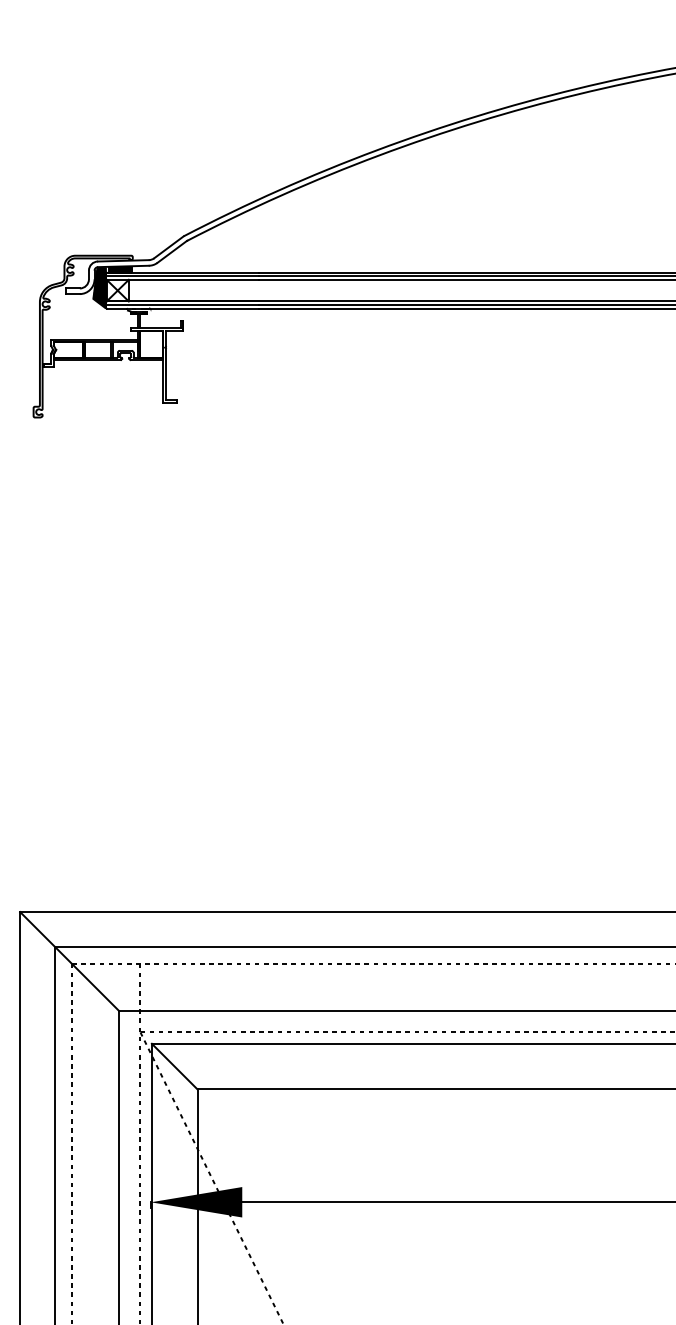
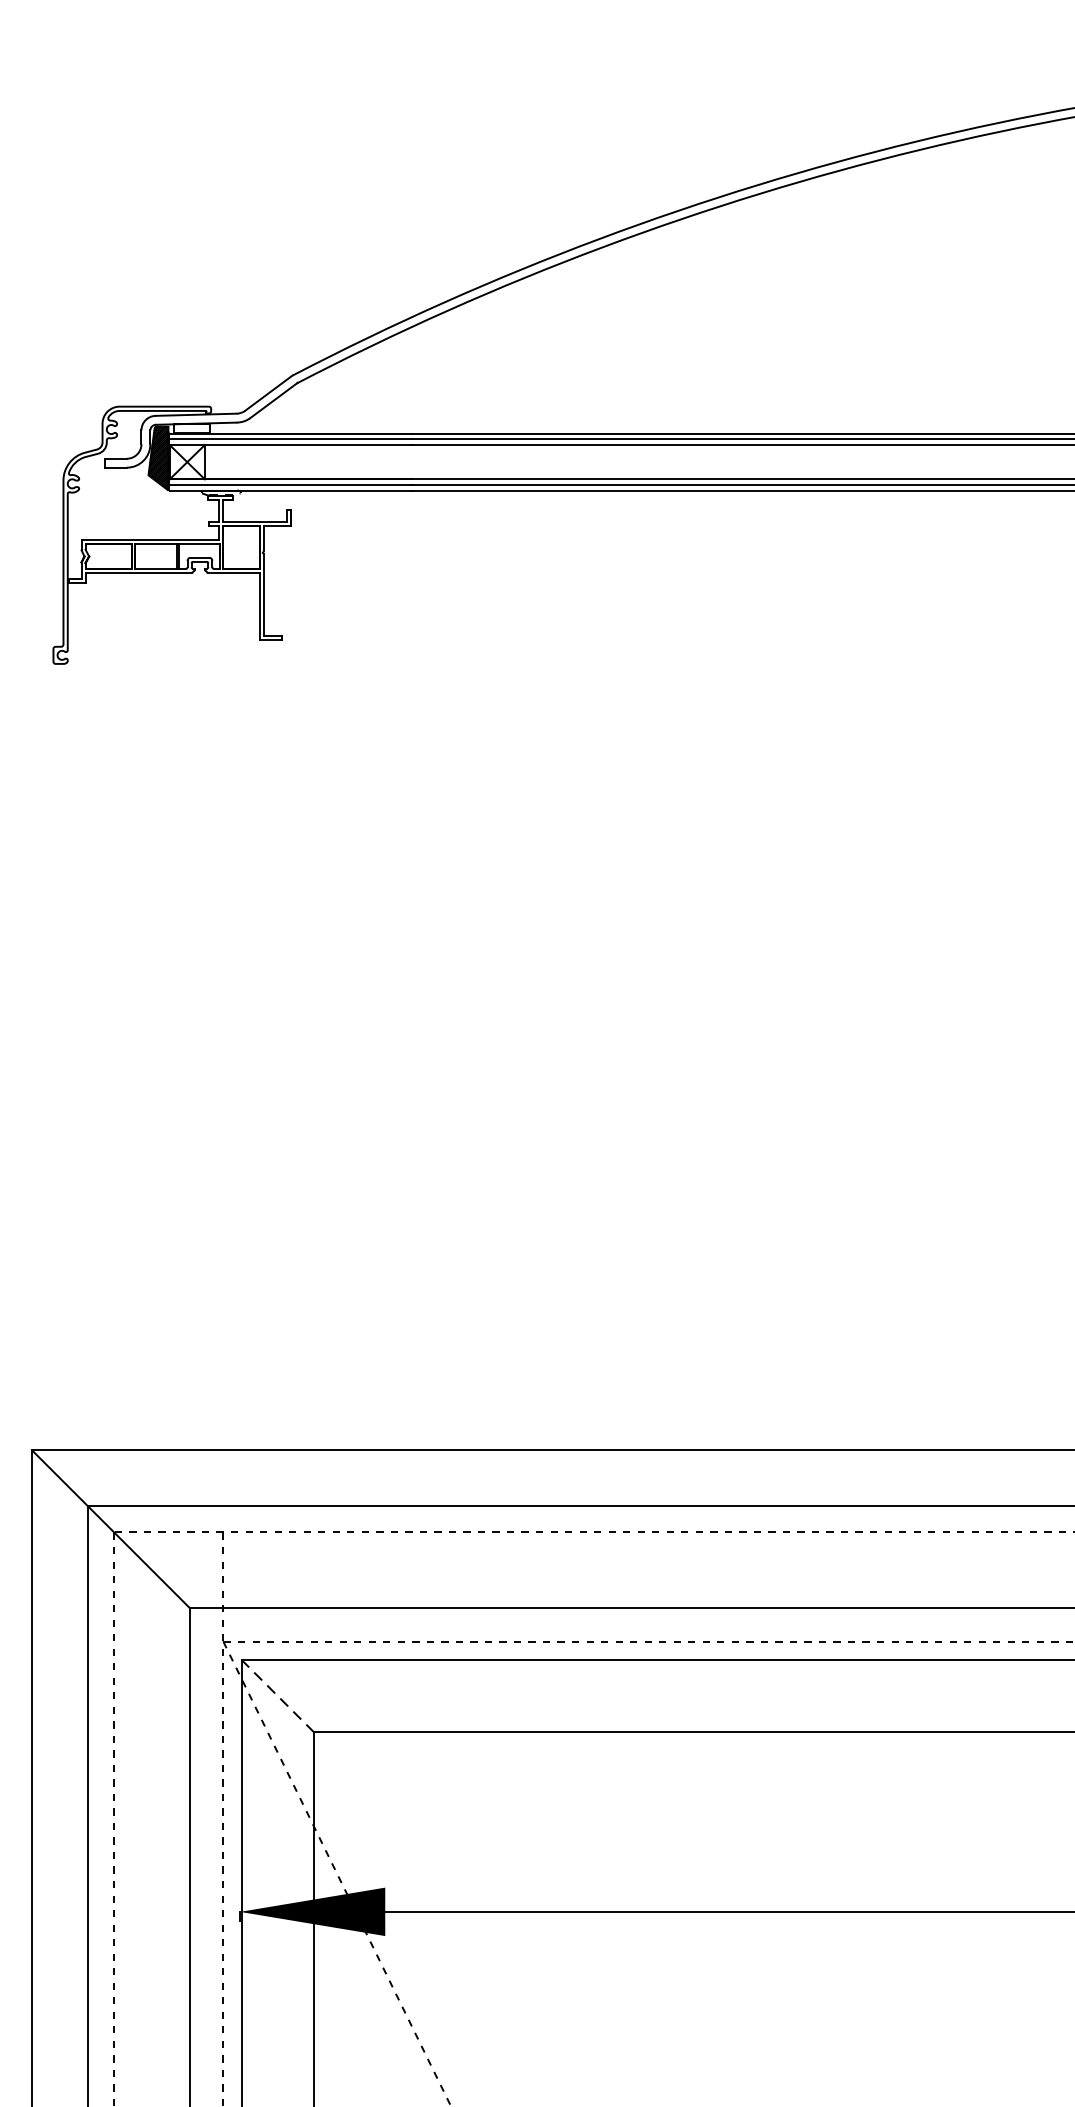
hatch: (120, 269) -> (191, 428), removed
line: (174, 1066) -> (277, 1695), solid -> dashed

